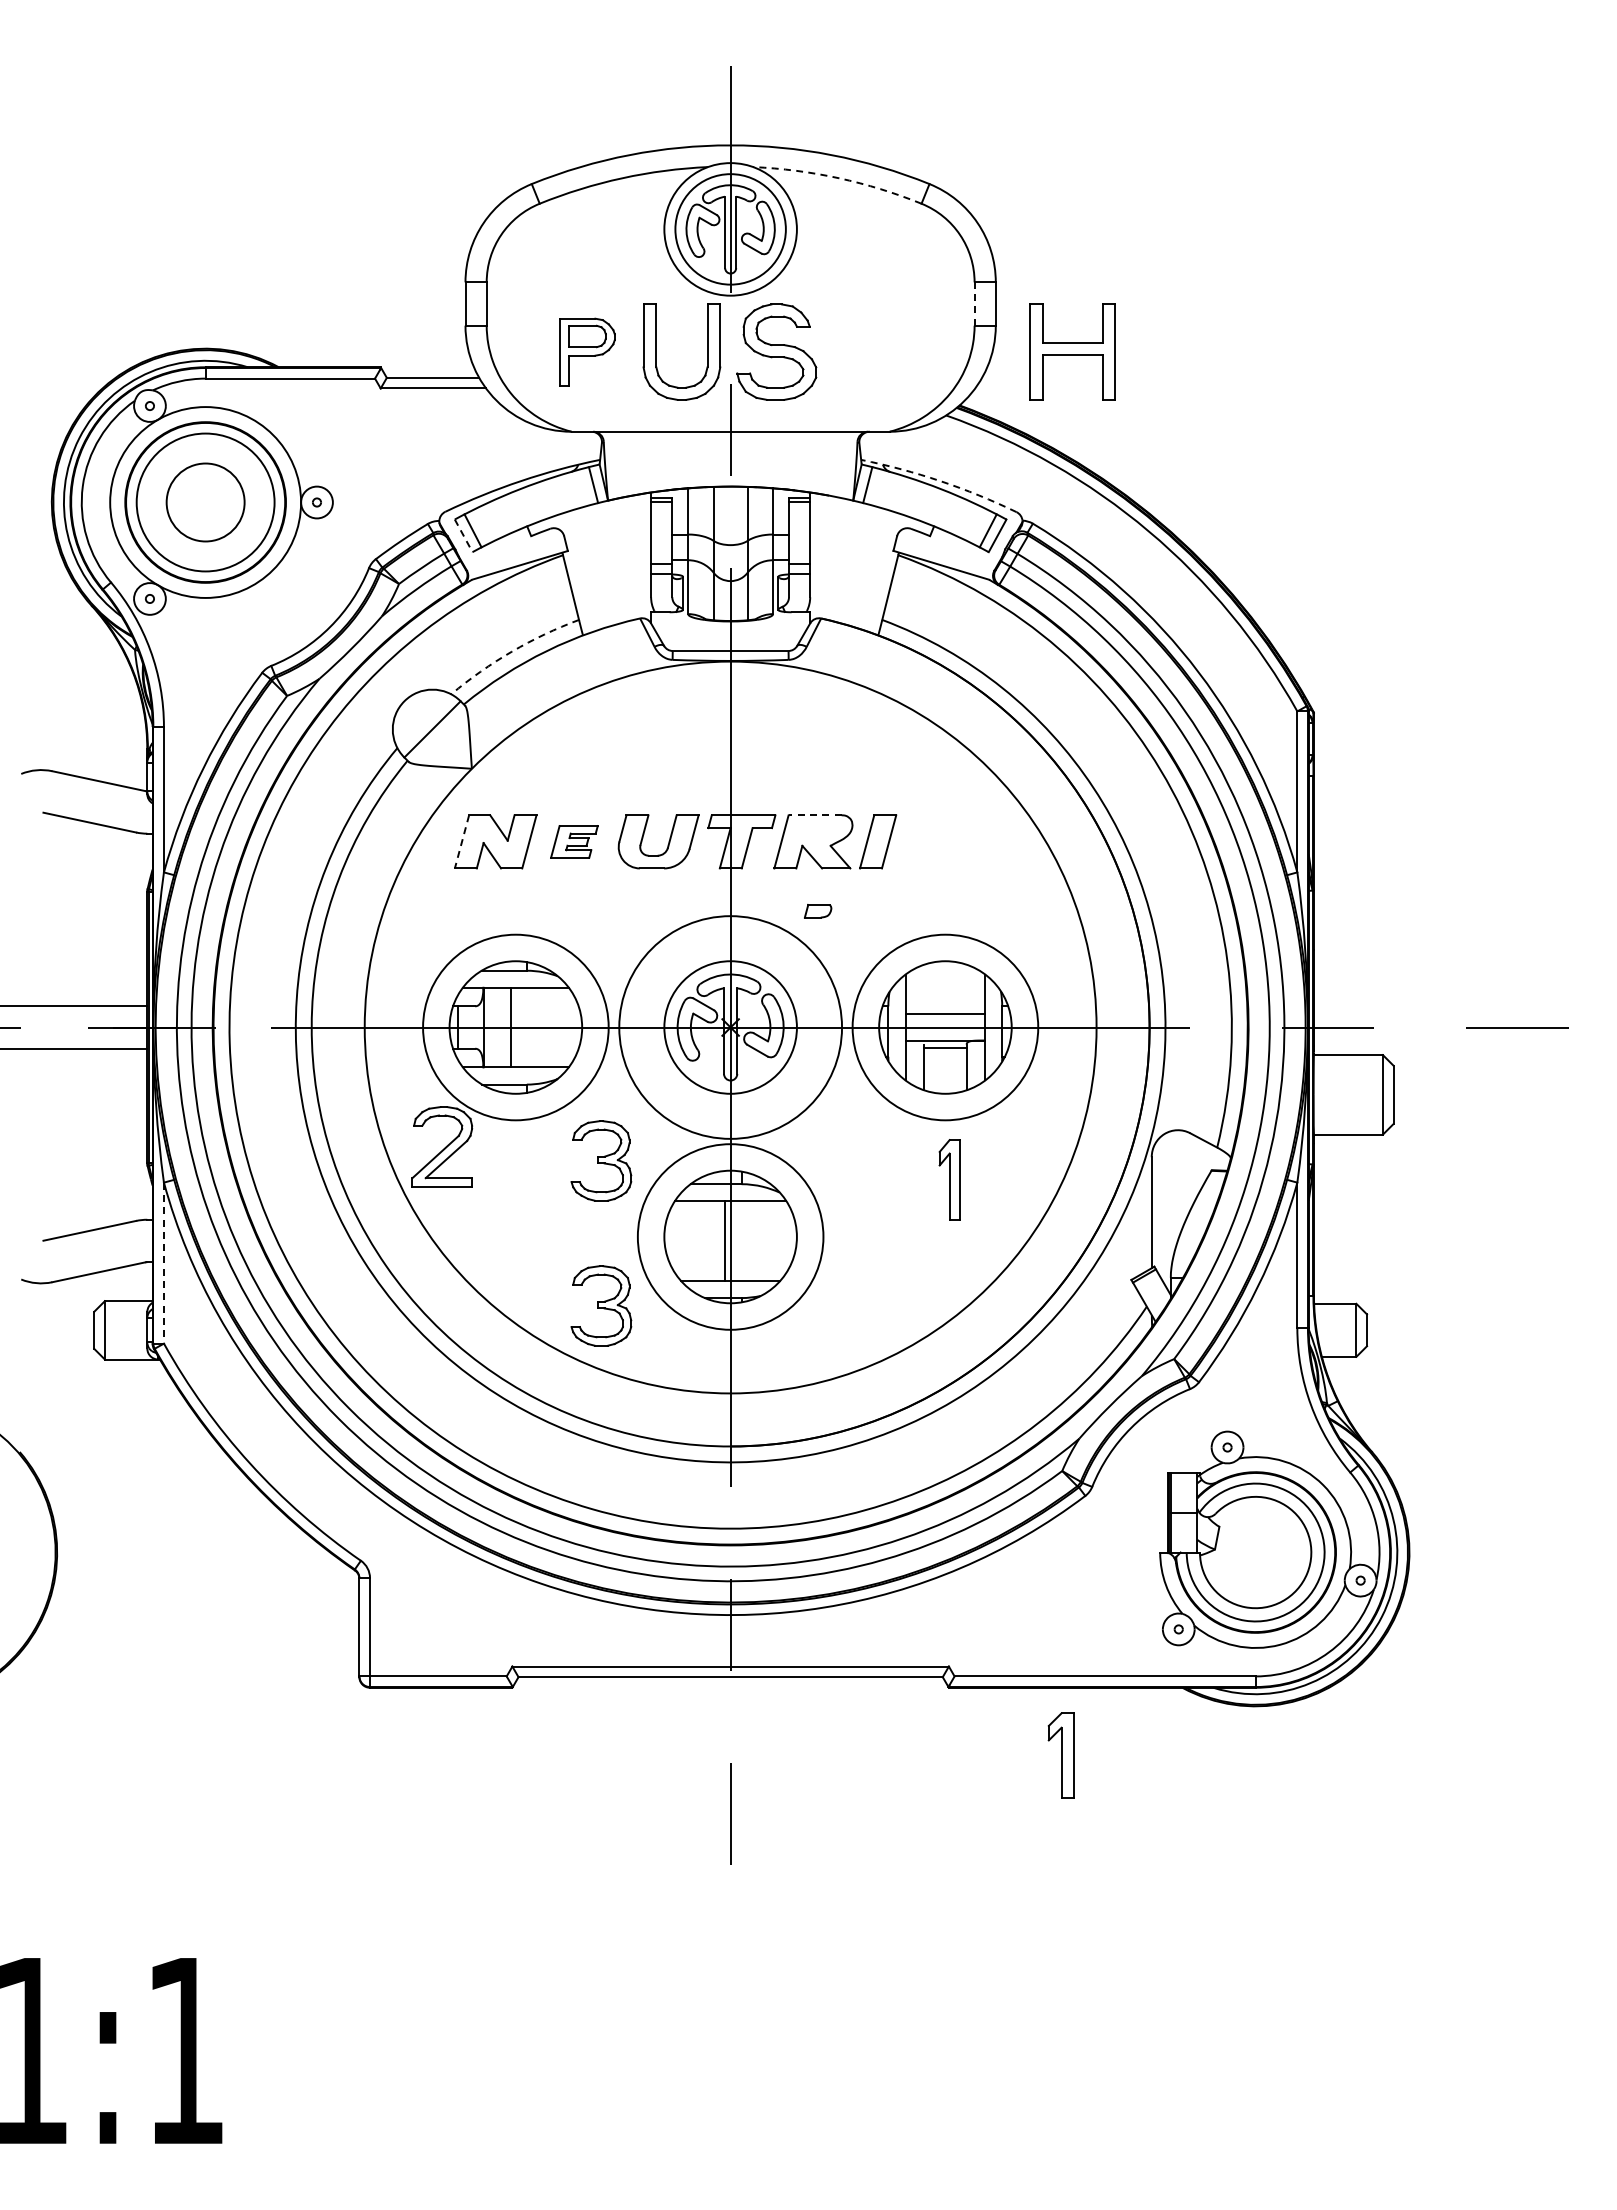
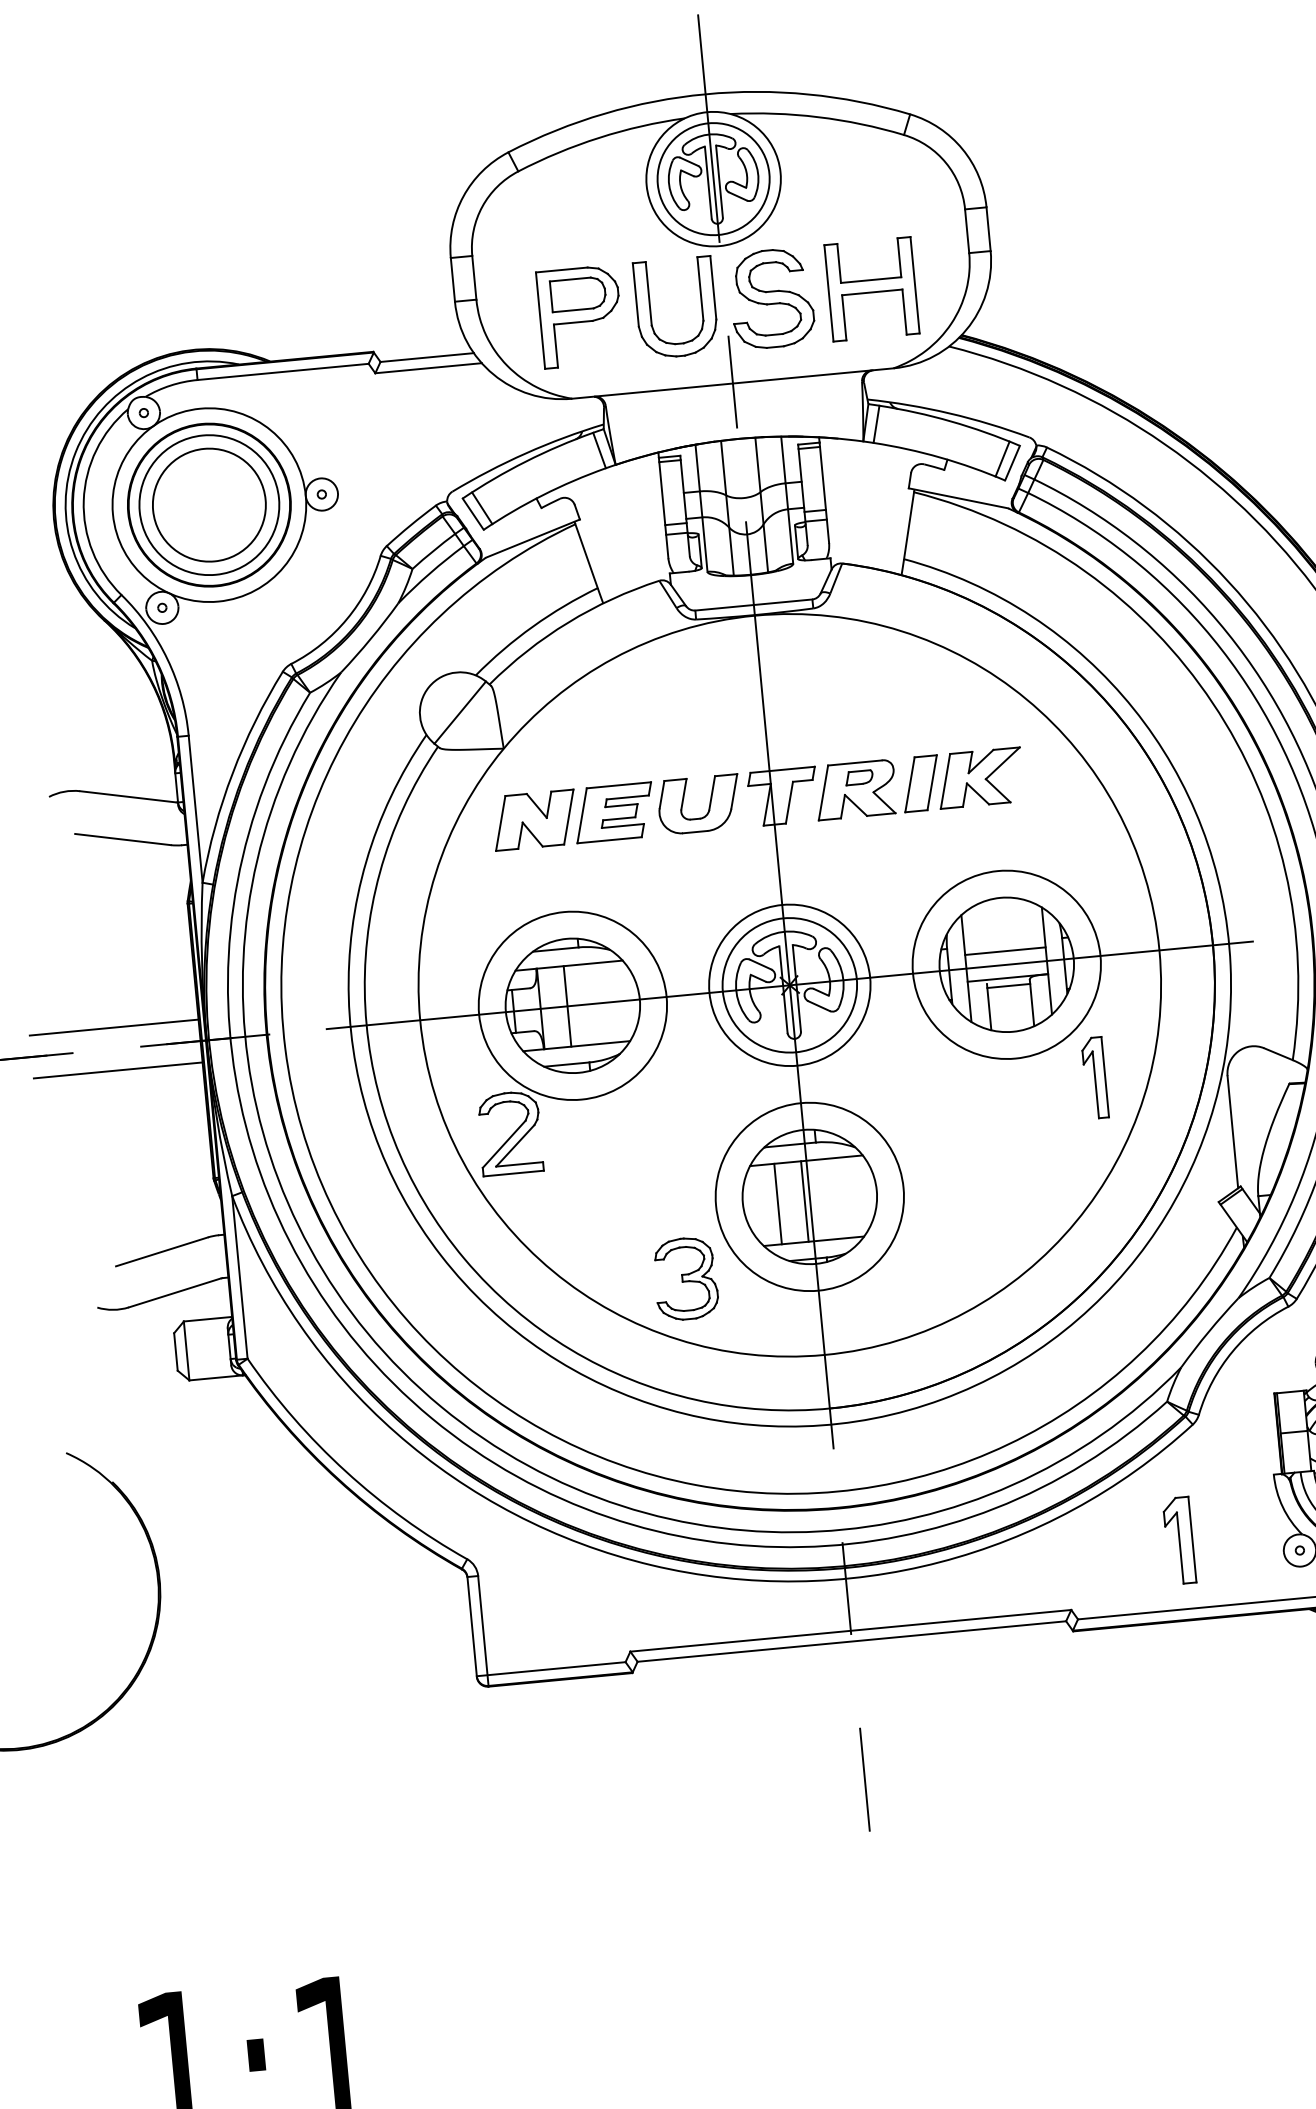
arc: (838, 178) -> (817, 117), dashed -> solid
line: (974, 304) -> (967, 231), dashed -> solid
part: (587, 351) -> (580, 316), size x1.43
part: (1072, 351) -> (871, 288), moved
arc: (940, 481) -> (949, 413), dashed -> solid
circle: (205, 502) -> (209, 505), size x1.43
line: (463, 535) -> (473, 513), dashed -> solid
arc: (511, 651) -> (532, 626), dashed -> solid
line: (815, 815) -> (855, 763), dashed -> solid
part: (574, 841) -> (614, 812), size x1.67
part: (936, 841) -> (979, 777), added
line: (461, 842) -> (500, 824), dashed -> solid
part: (818, 911) -> (859, 777), moved
circle: (730, 1027) -> (789, 985), size x0.71
part: (601, 1160) -> (672, 1131), removed
part: (949, 1179) -> (1094, 1077), moved
line: (698, 1240) -> (777, 1203), added
line: (163, 1263) -> (239, 1277), dashed -> solid
part: (1060, 1755) -> (1178, 1540), moved

